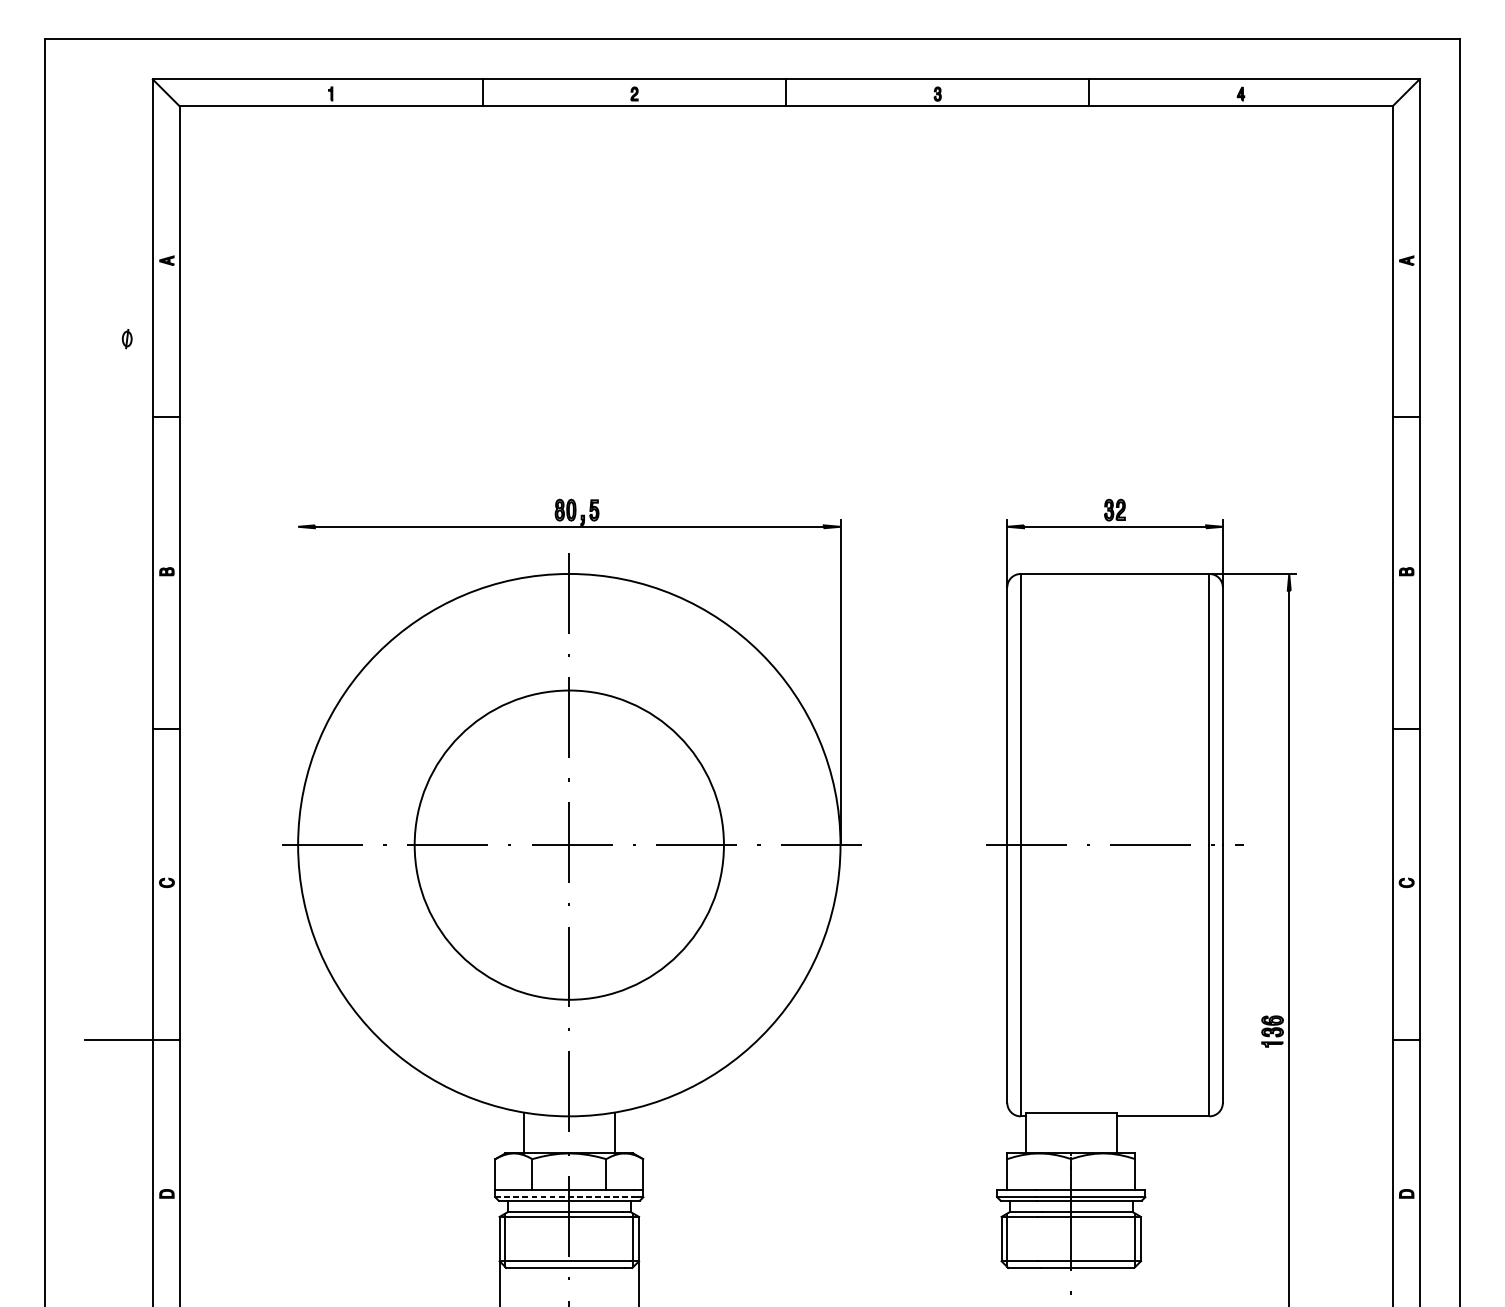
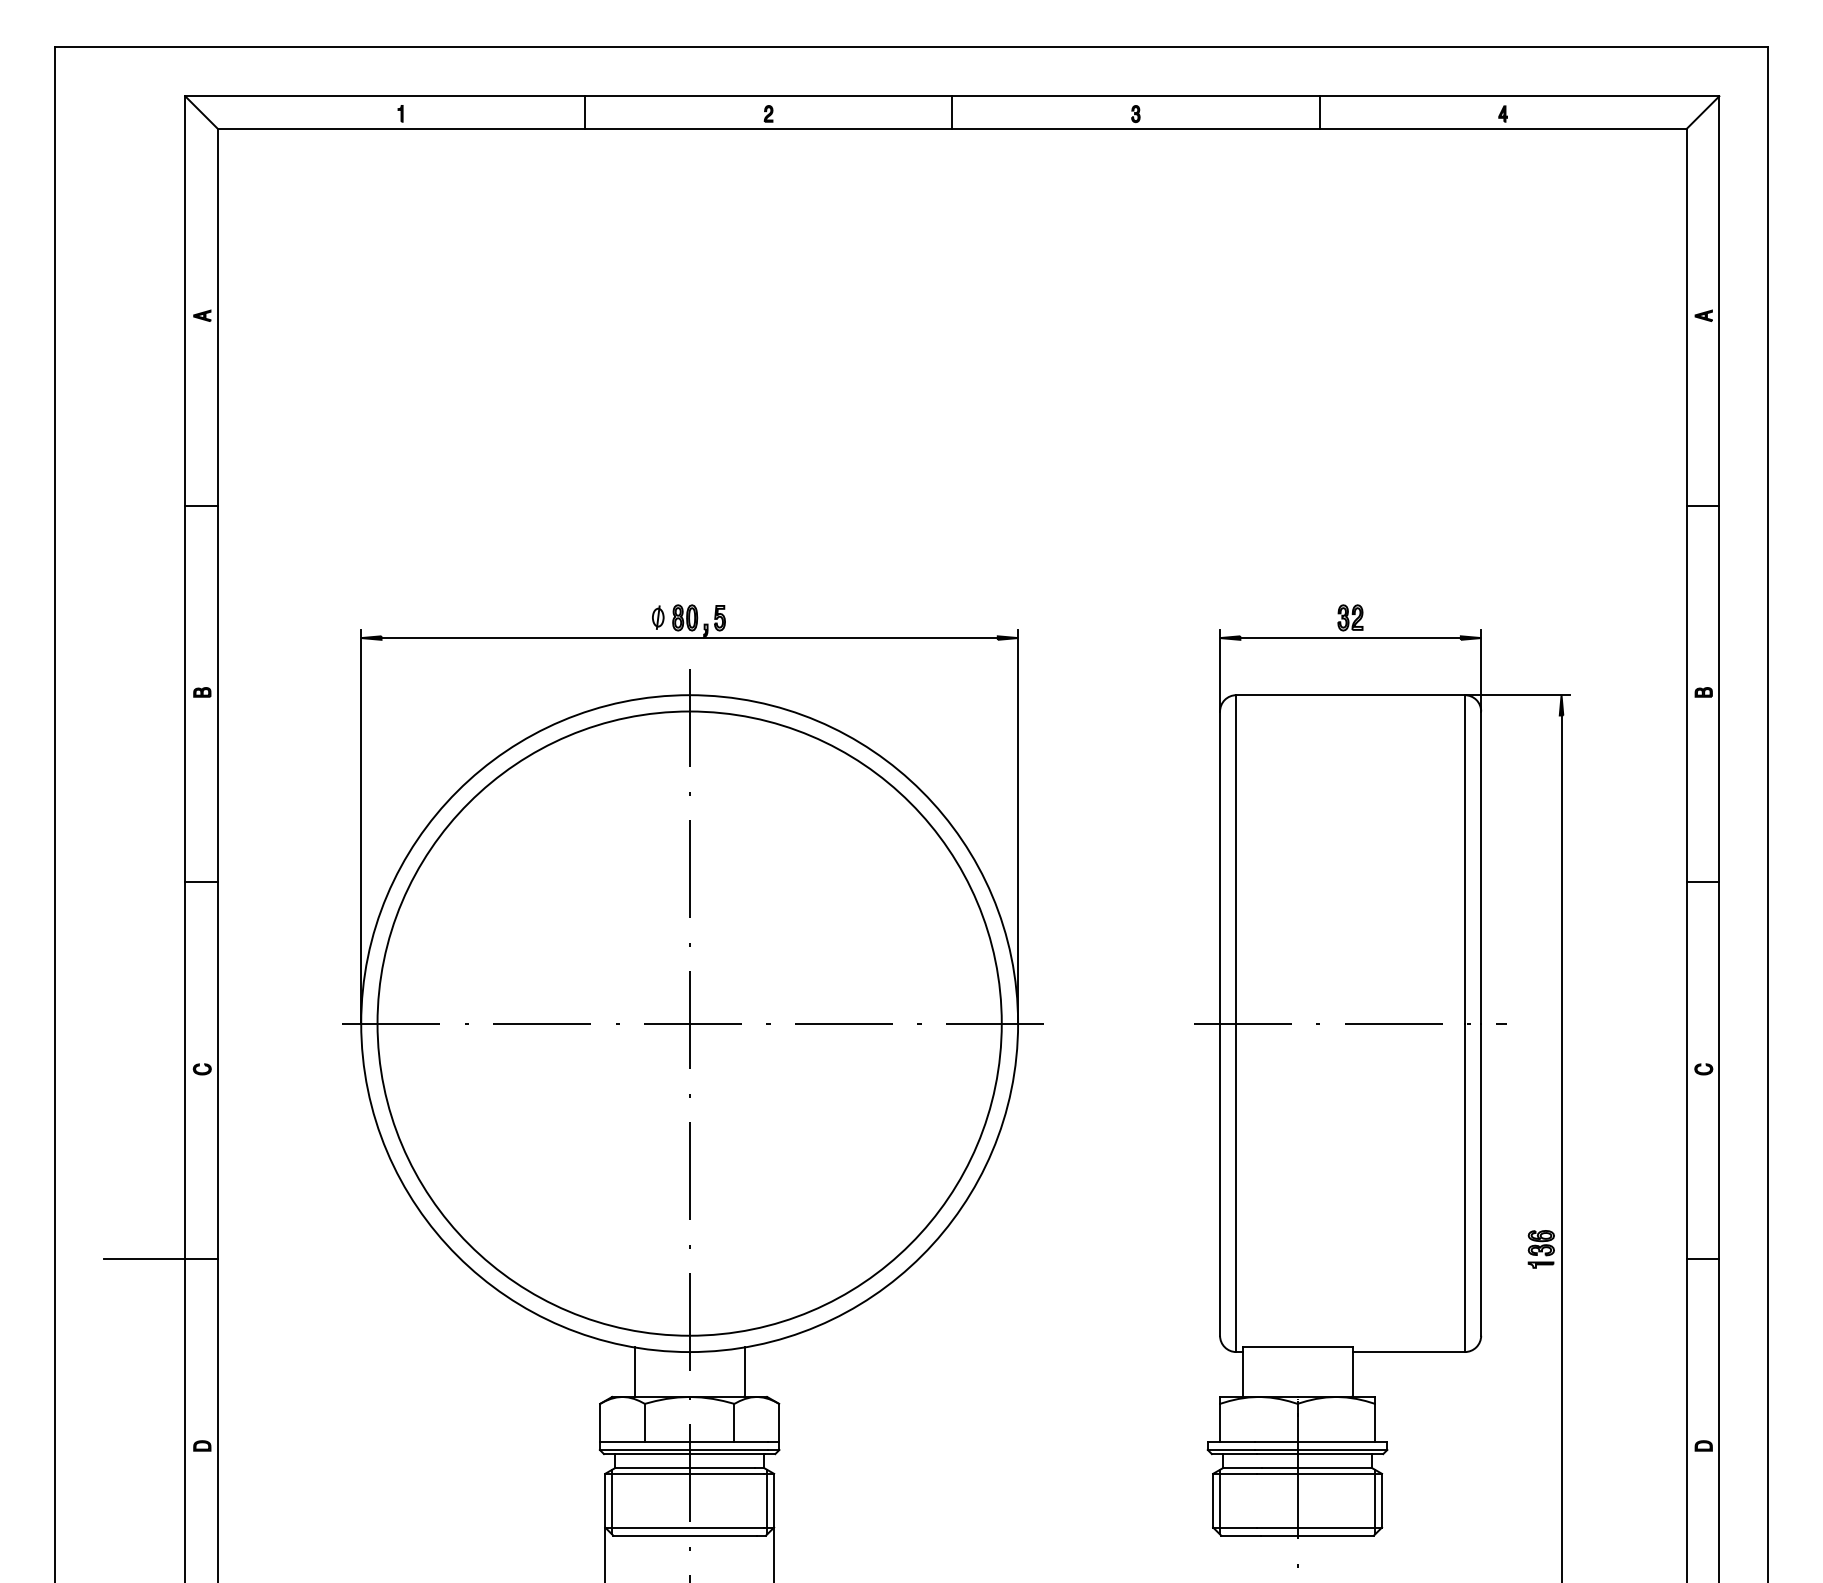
part: (127, 338) -> (658, 617), moved
line: (298, 682) -> (361, 826), added
circle: (569, 845) -> (689, 1023), size x1.67
line: (565, 1196) -> (684, 1449), dashed -> solid

